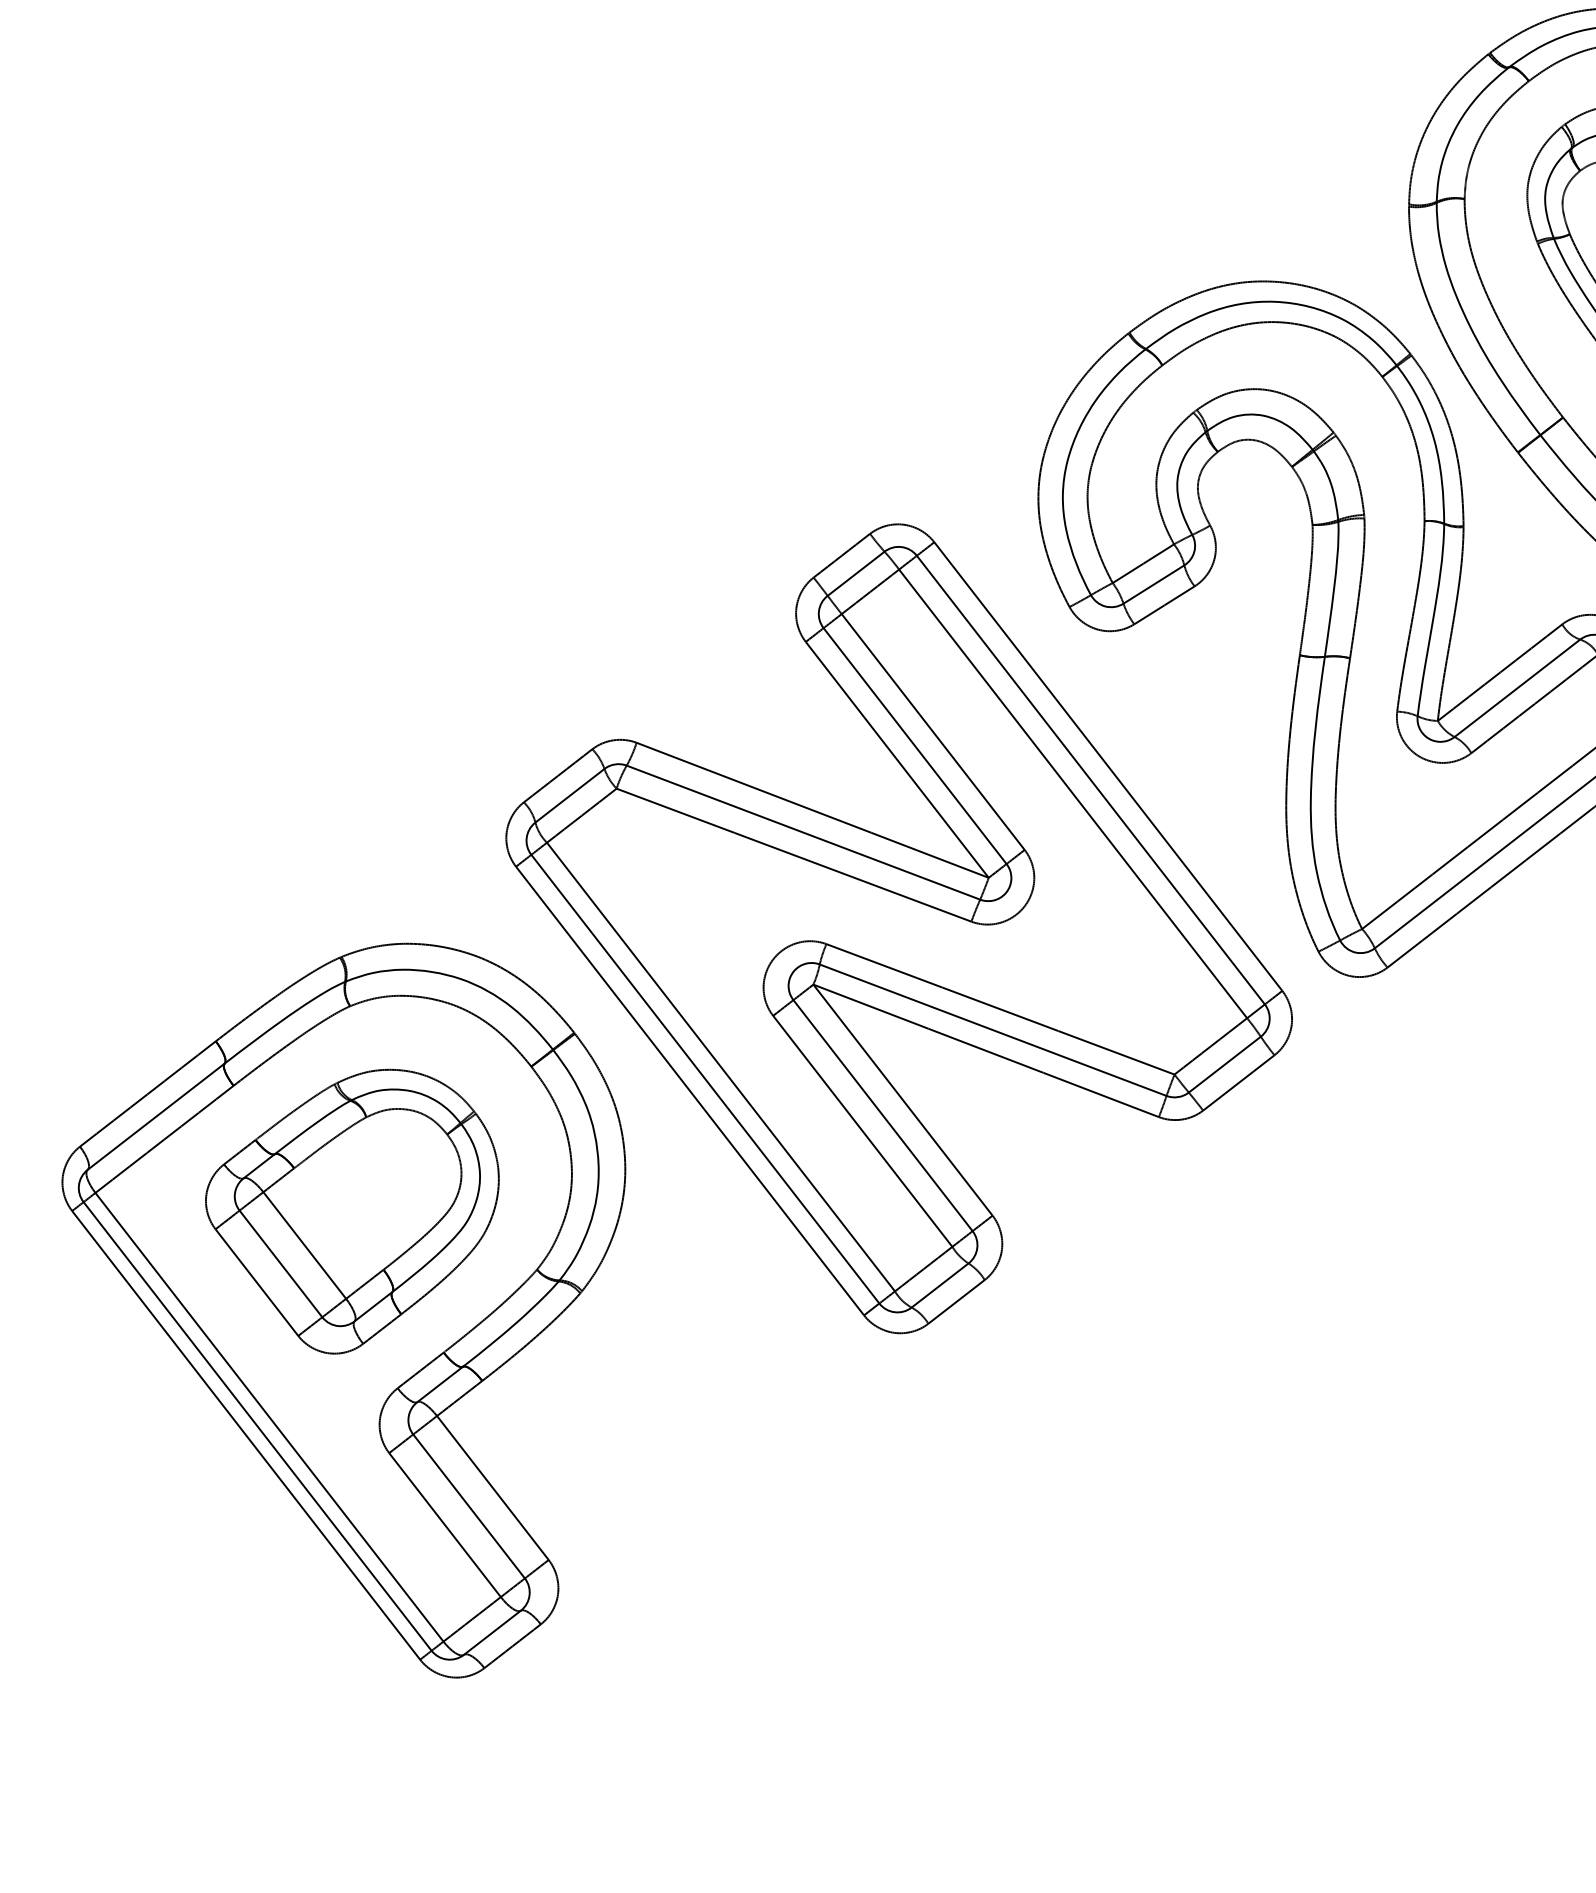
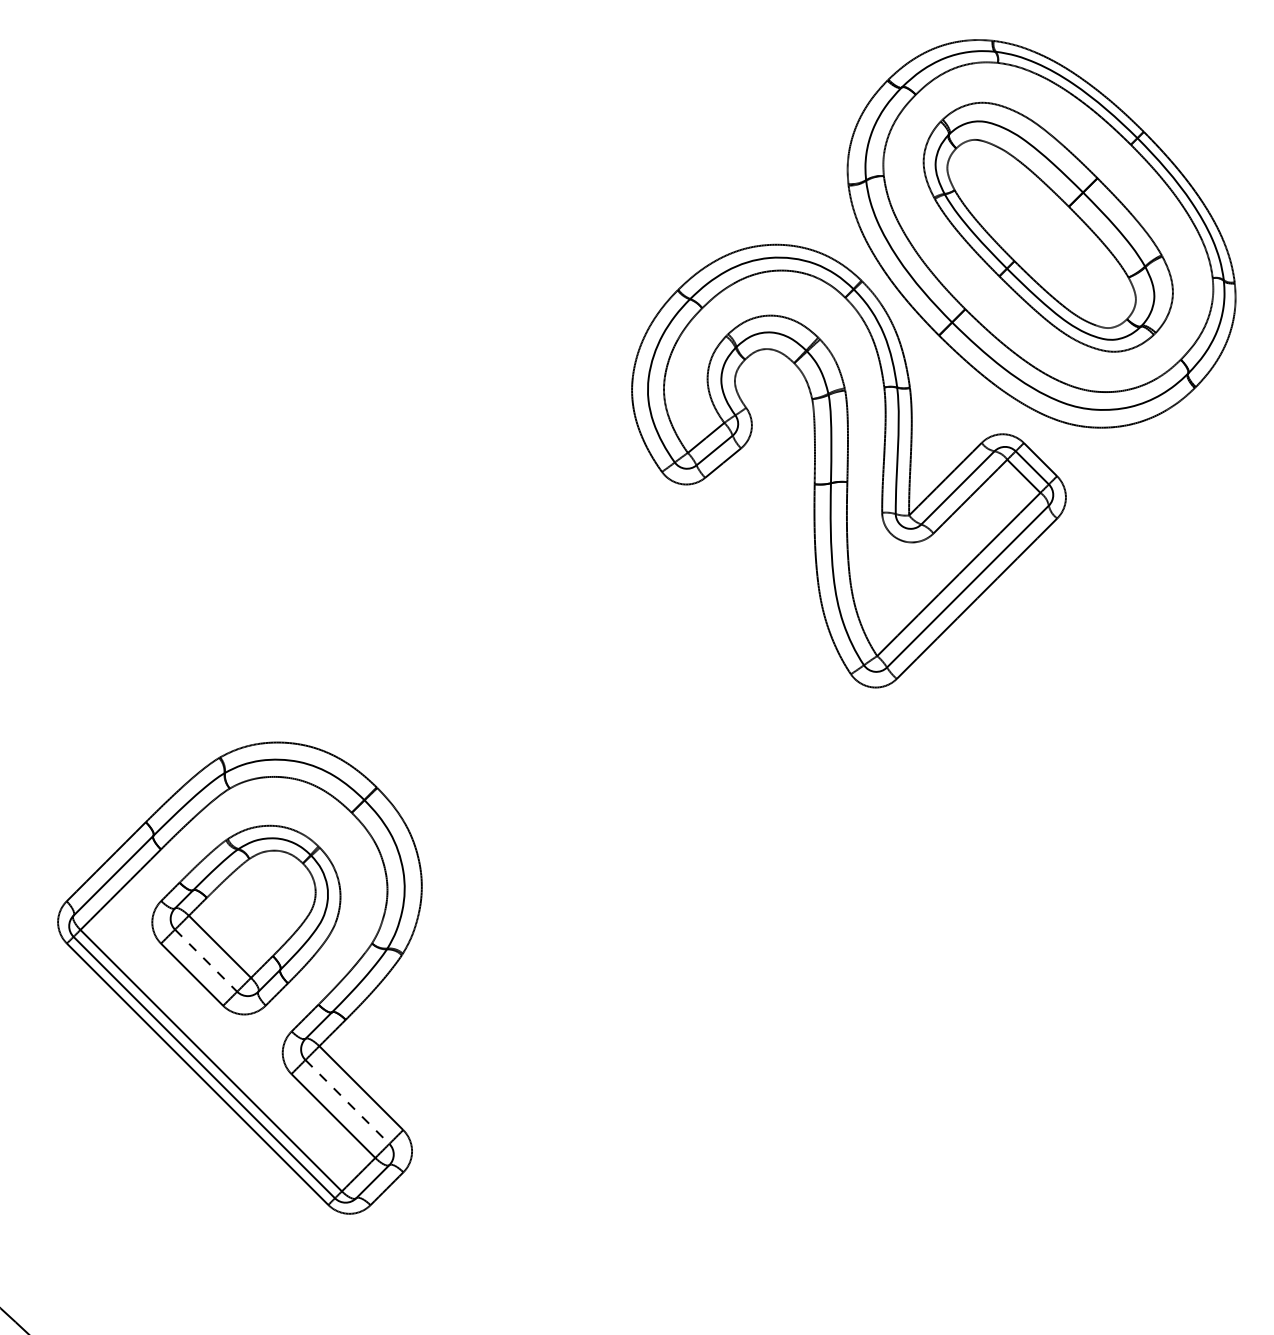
part: (898, 928) -> (577, 693), removed
line: (281, 1263) -> (206, 960), solid -> dashed
line: (469, 1507) -> (347, 1102), solid -> dashed

